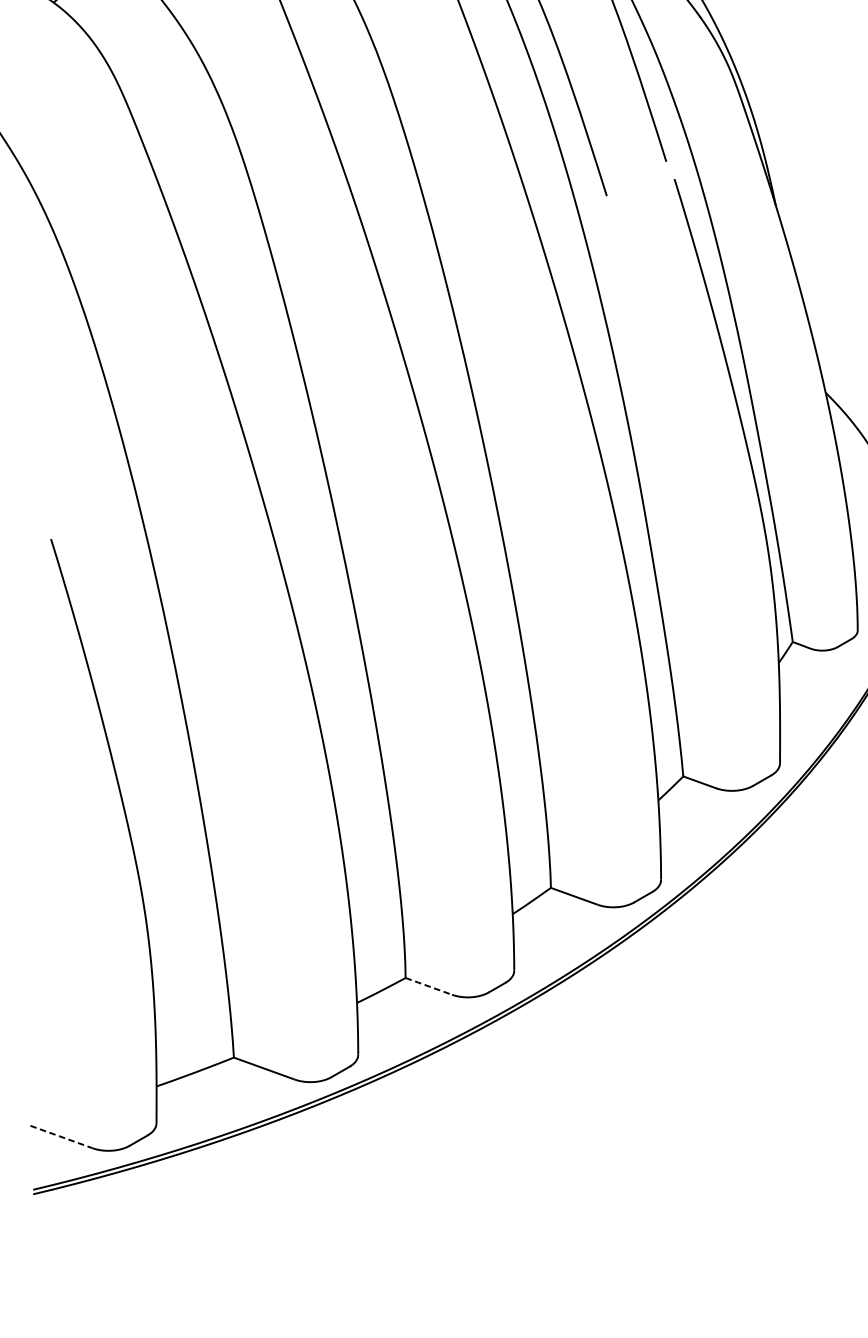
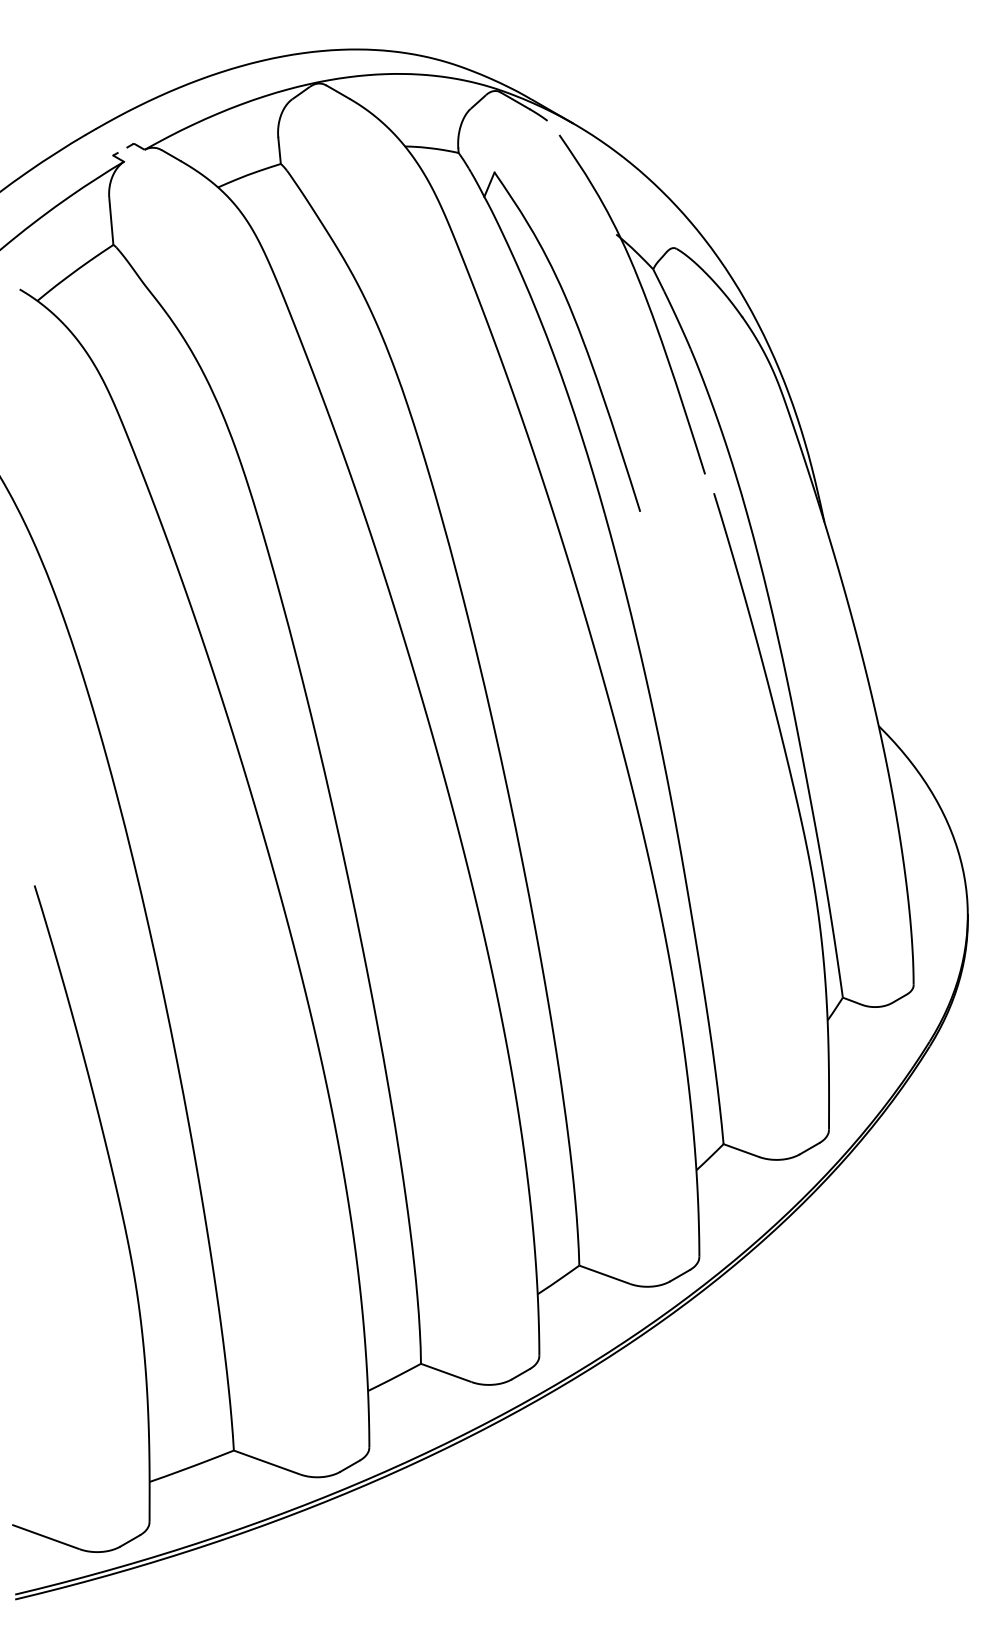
line: (429, 985) -> (446, 1372), dashed -> solid
line: (61, 1136) -> (45, 1536), dashed -> solid

